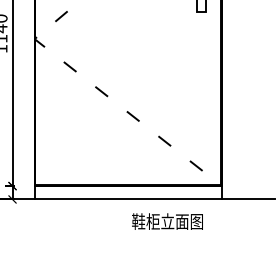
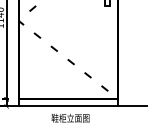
text: (167, 222) -> (70, 118), moved

